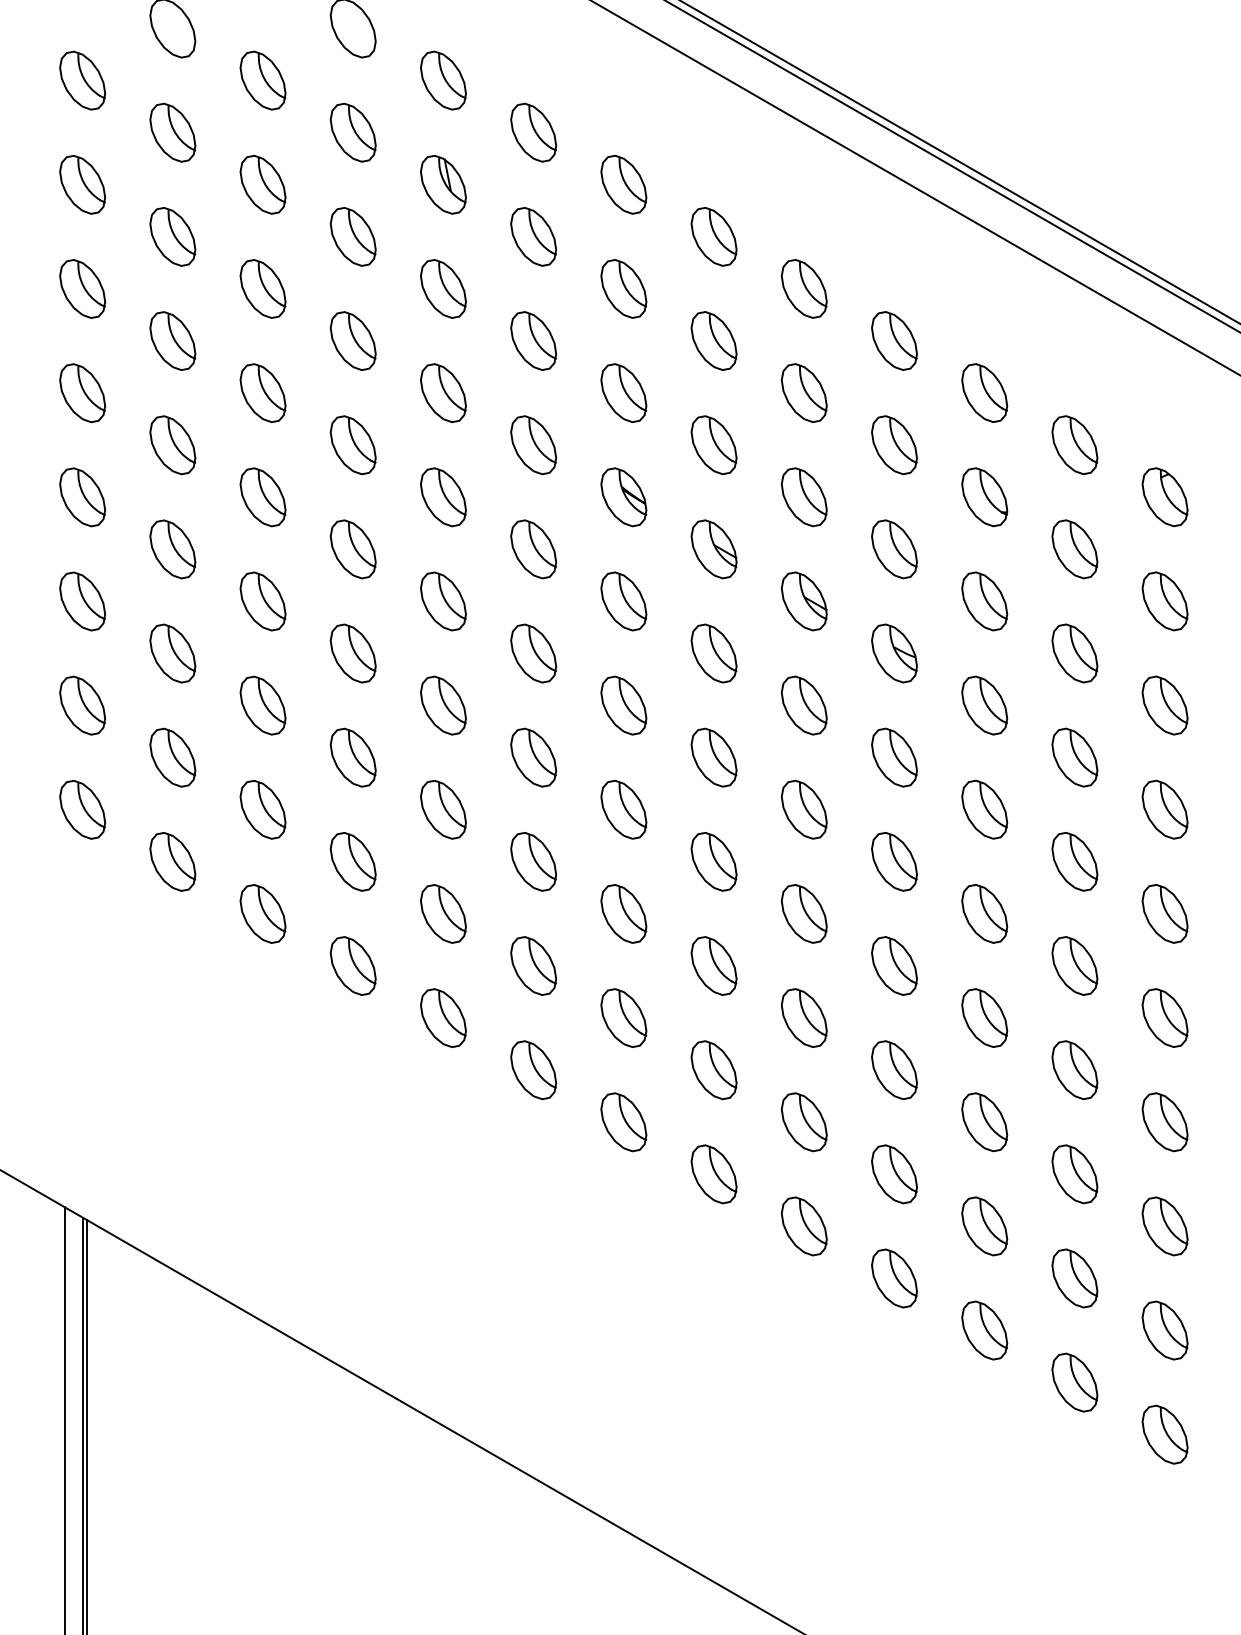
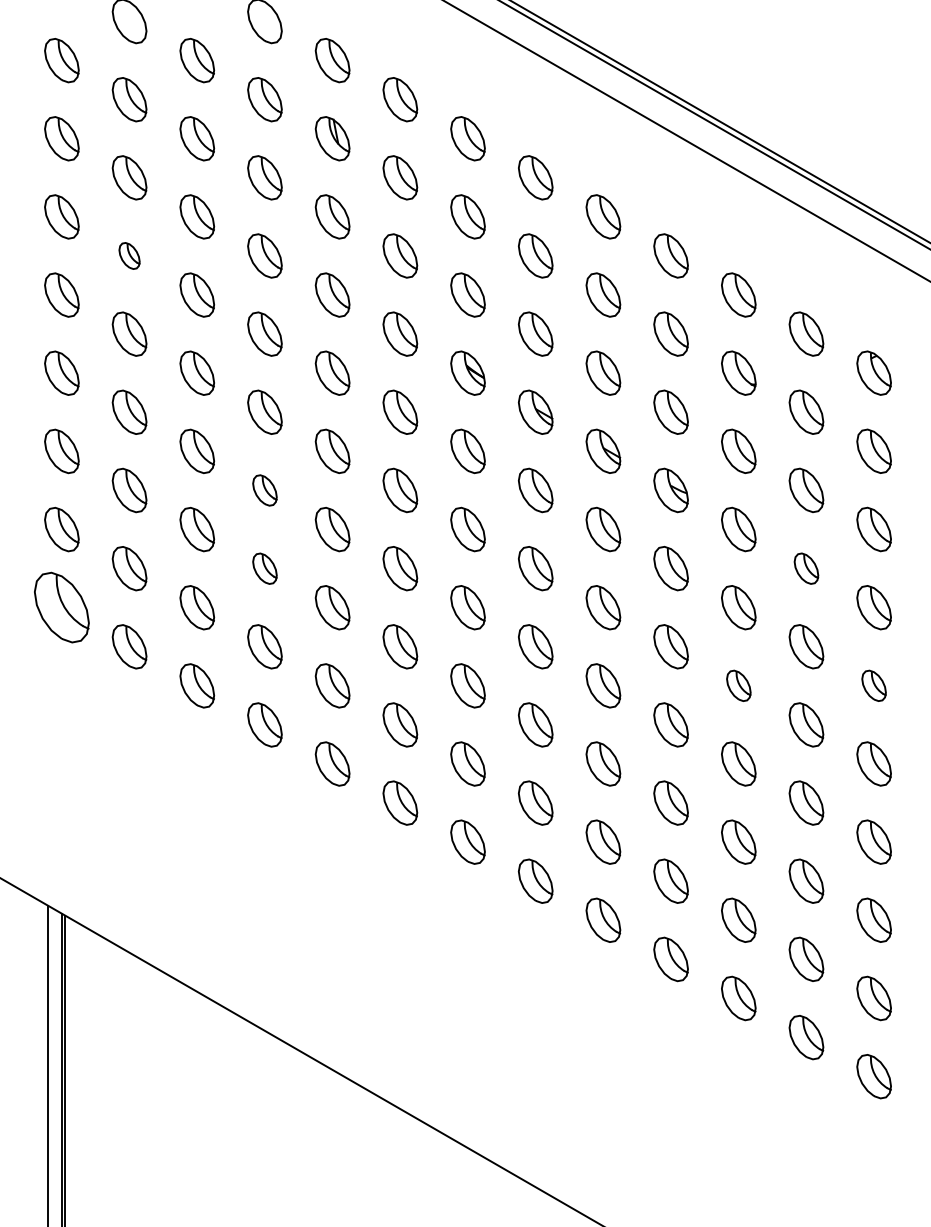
part: (172, 340) -> (129, 255), size x0.6
part: (352, 653) -> (264, 490), size x0.7
part: (352, 757) -> (264, 568), size x0.7
part: (1074, 757) -> (806, 568), size x0.7
part: (82, 809) -> (61, 607), size x1.6
part: (984, 913) -> (738, 685), size x0.7
part: (1164, 913) -> (873, 685), size x0.7

